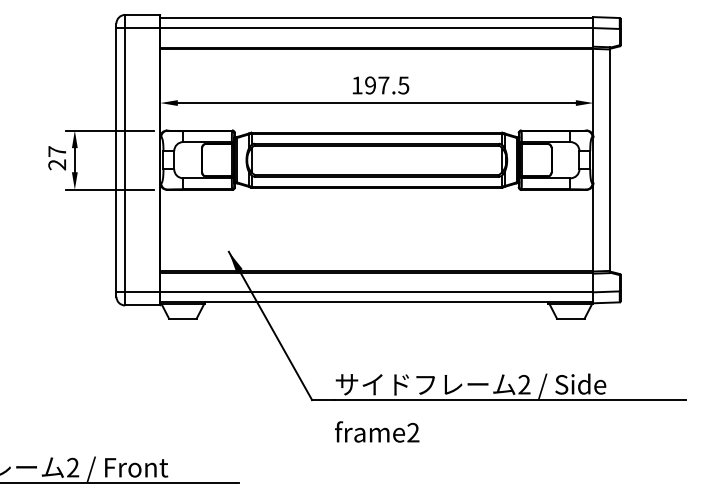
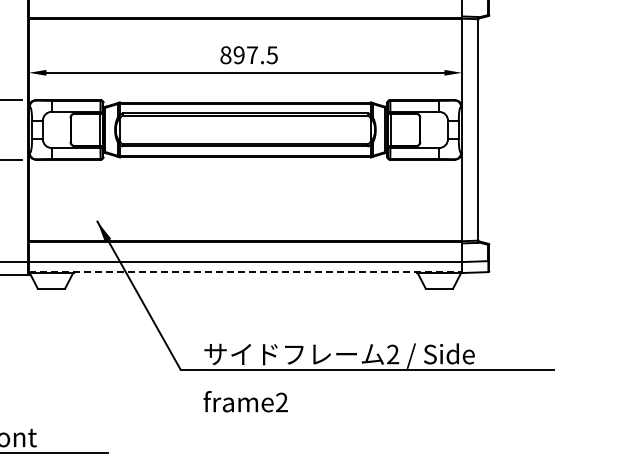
text: (356, 85) -> (225, 55), 197.5 -> 897.5
line: (376, 302) -> (245, 272), solid -> dashed

